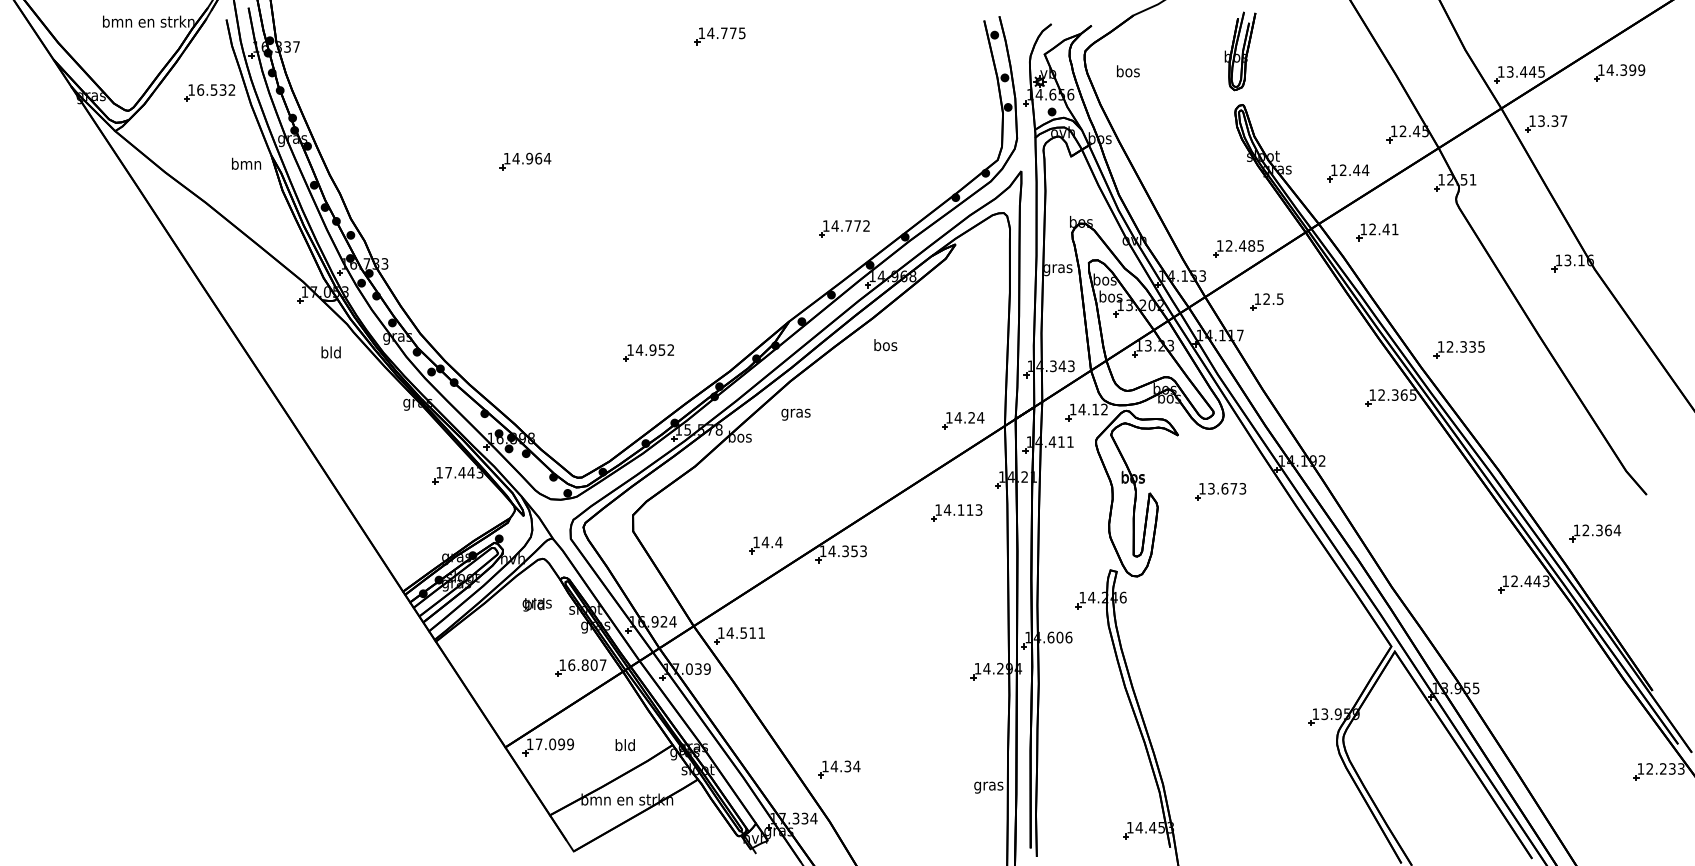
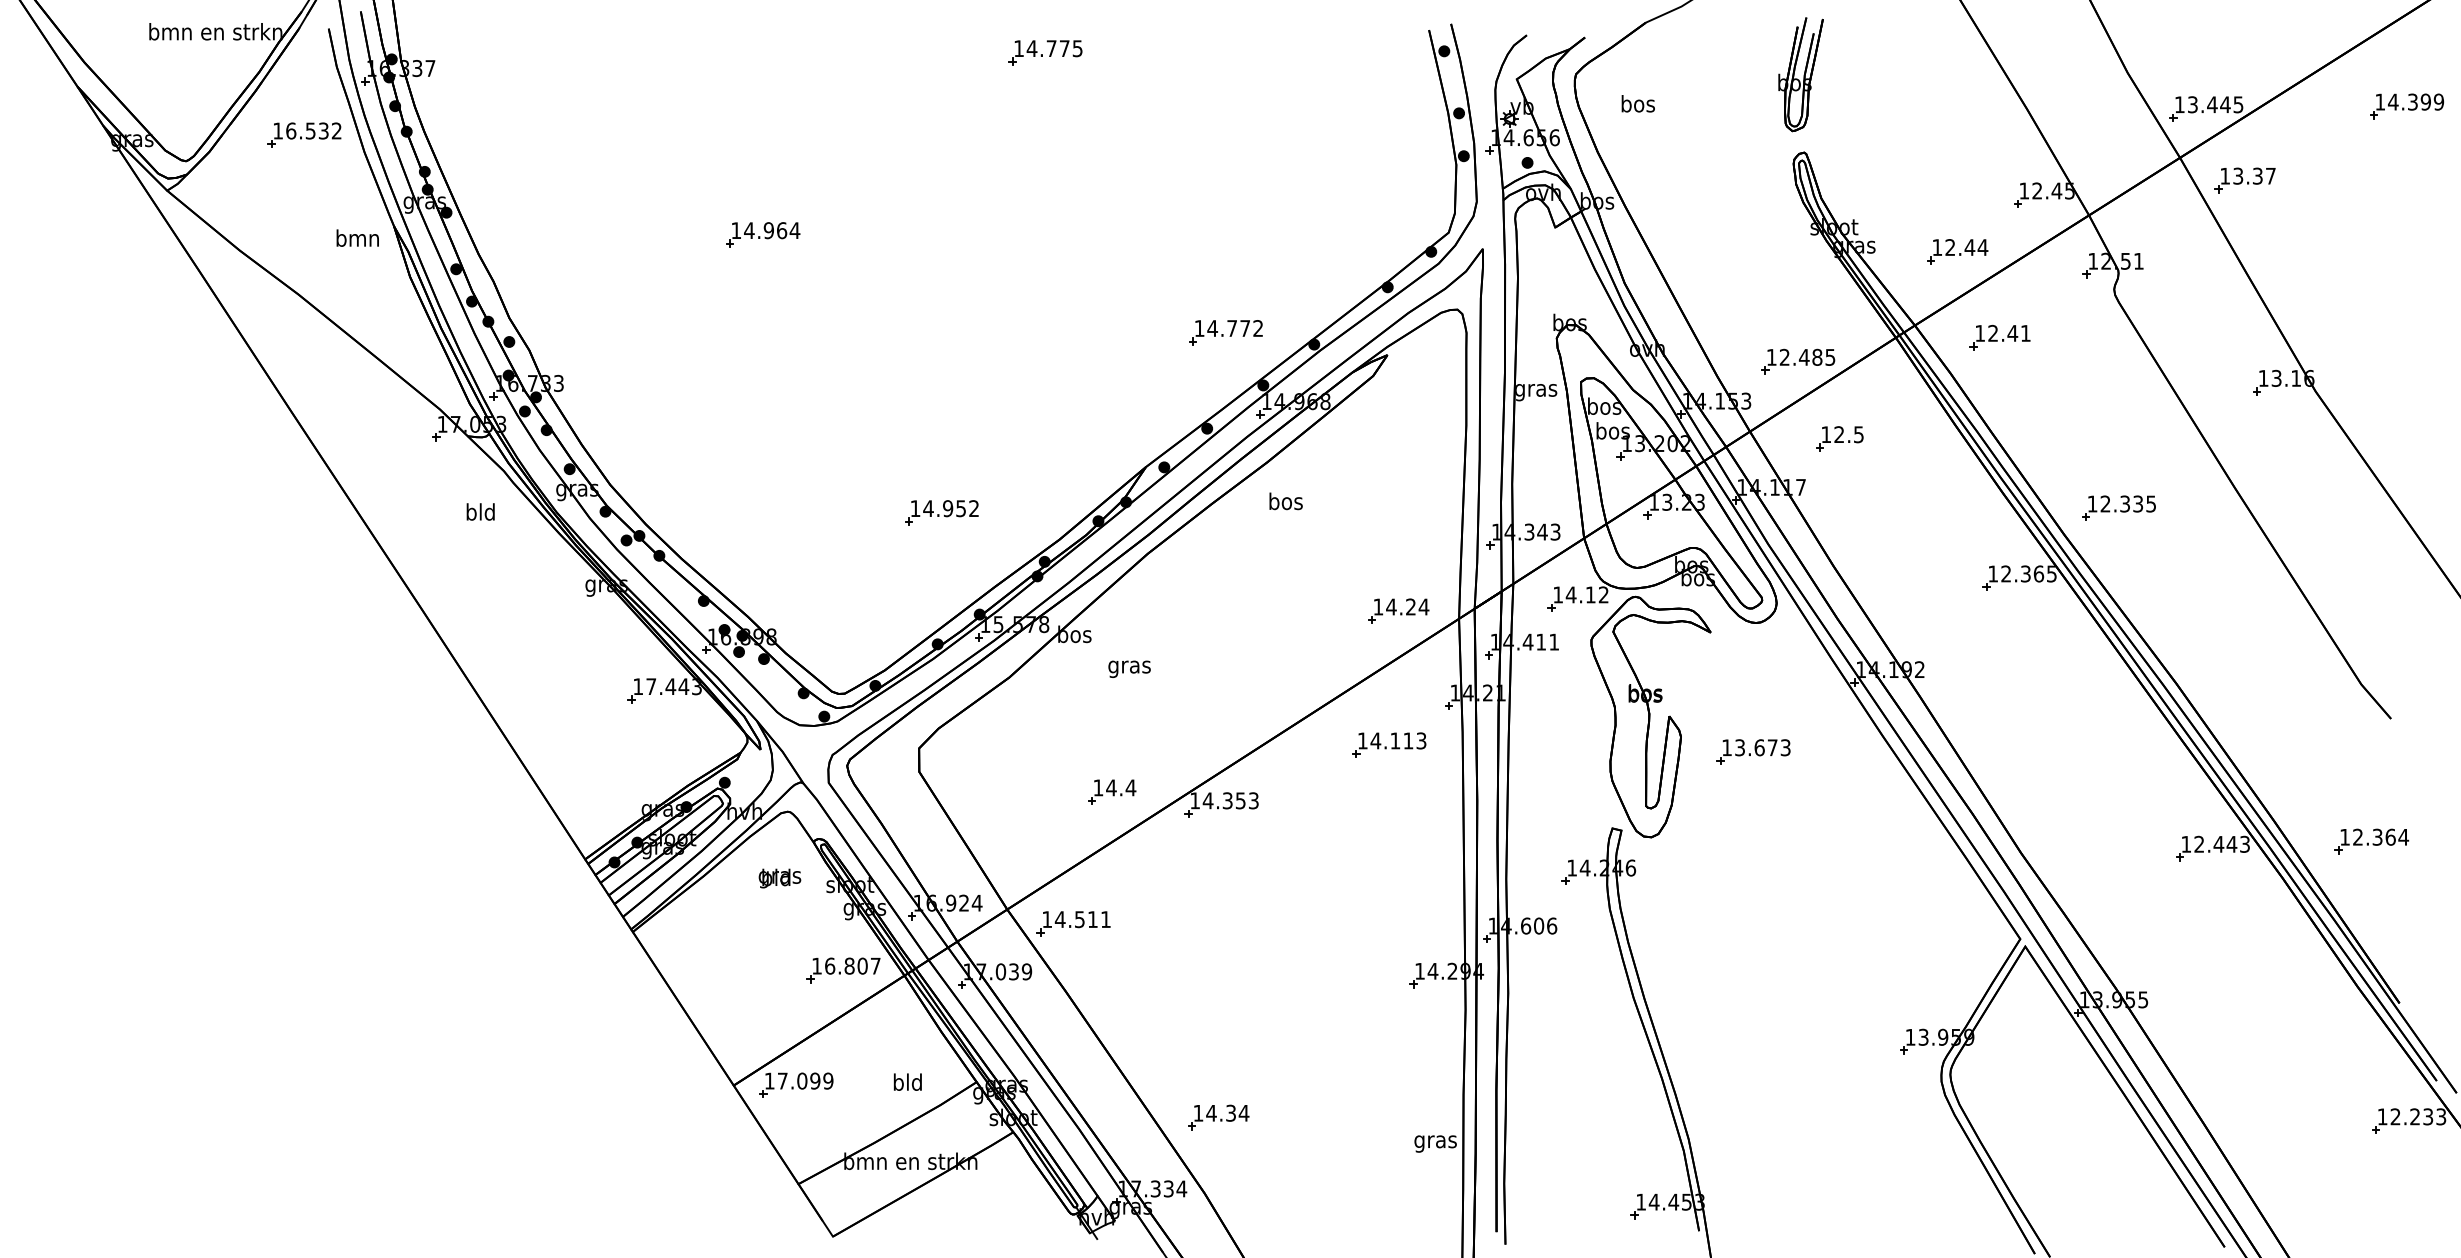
part: (1619, 72) -> (2406, 105), moved
text: (795, 414) -> (1128, 668), moved
part: (1220, 491) -> (1753, 751), moved
part: (1595, 533) -> (2371, 841), moved

